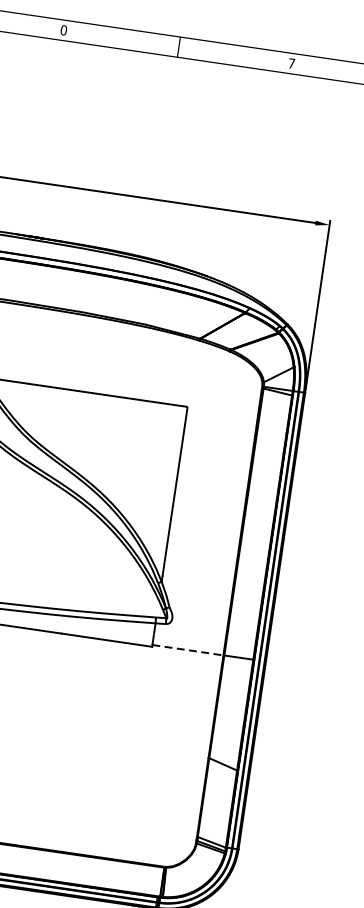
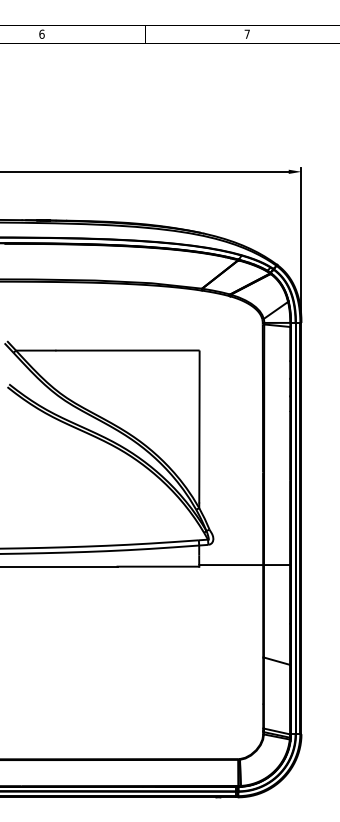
text: (63, 29) -> (41, 33), 0 -> 6
line: (188, 650) -> (231, 565), dashed -> solid

